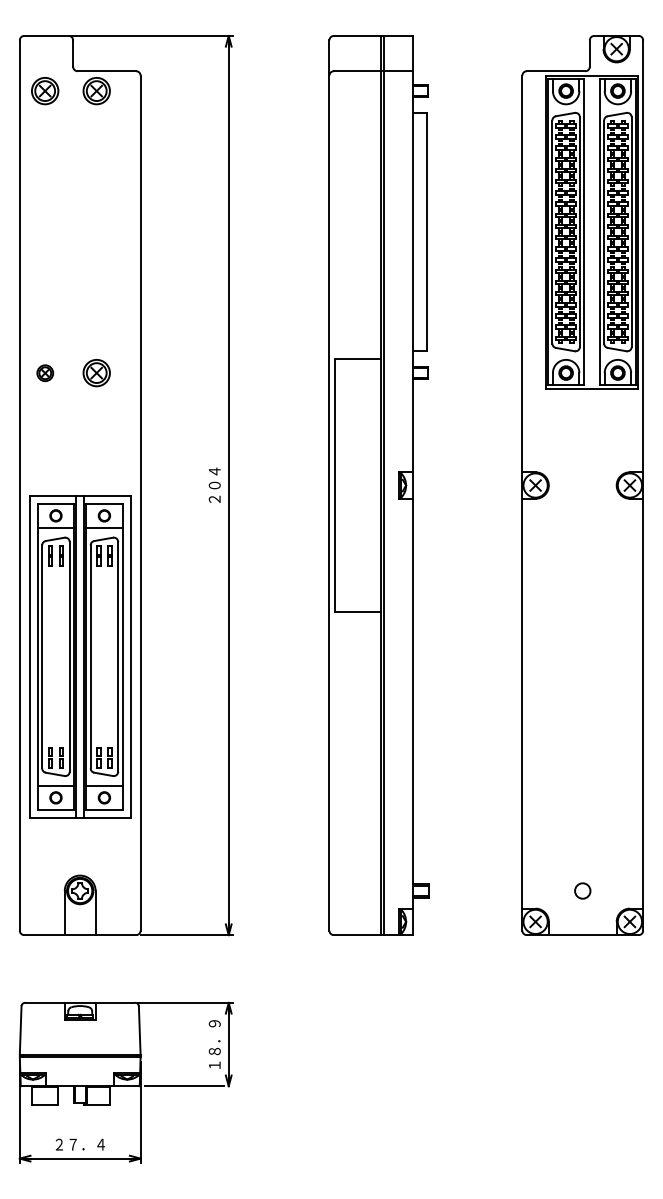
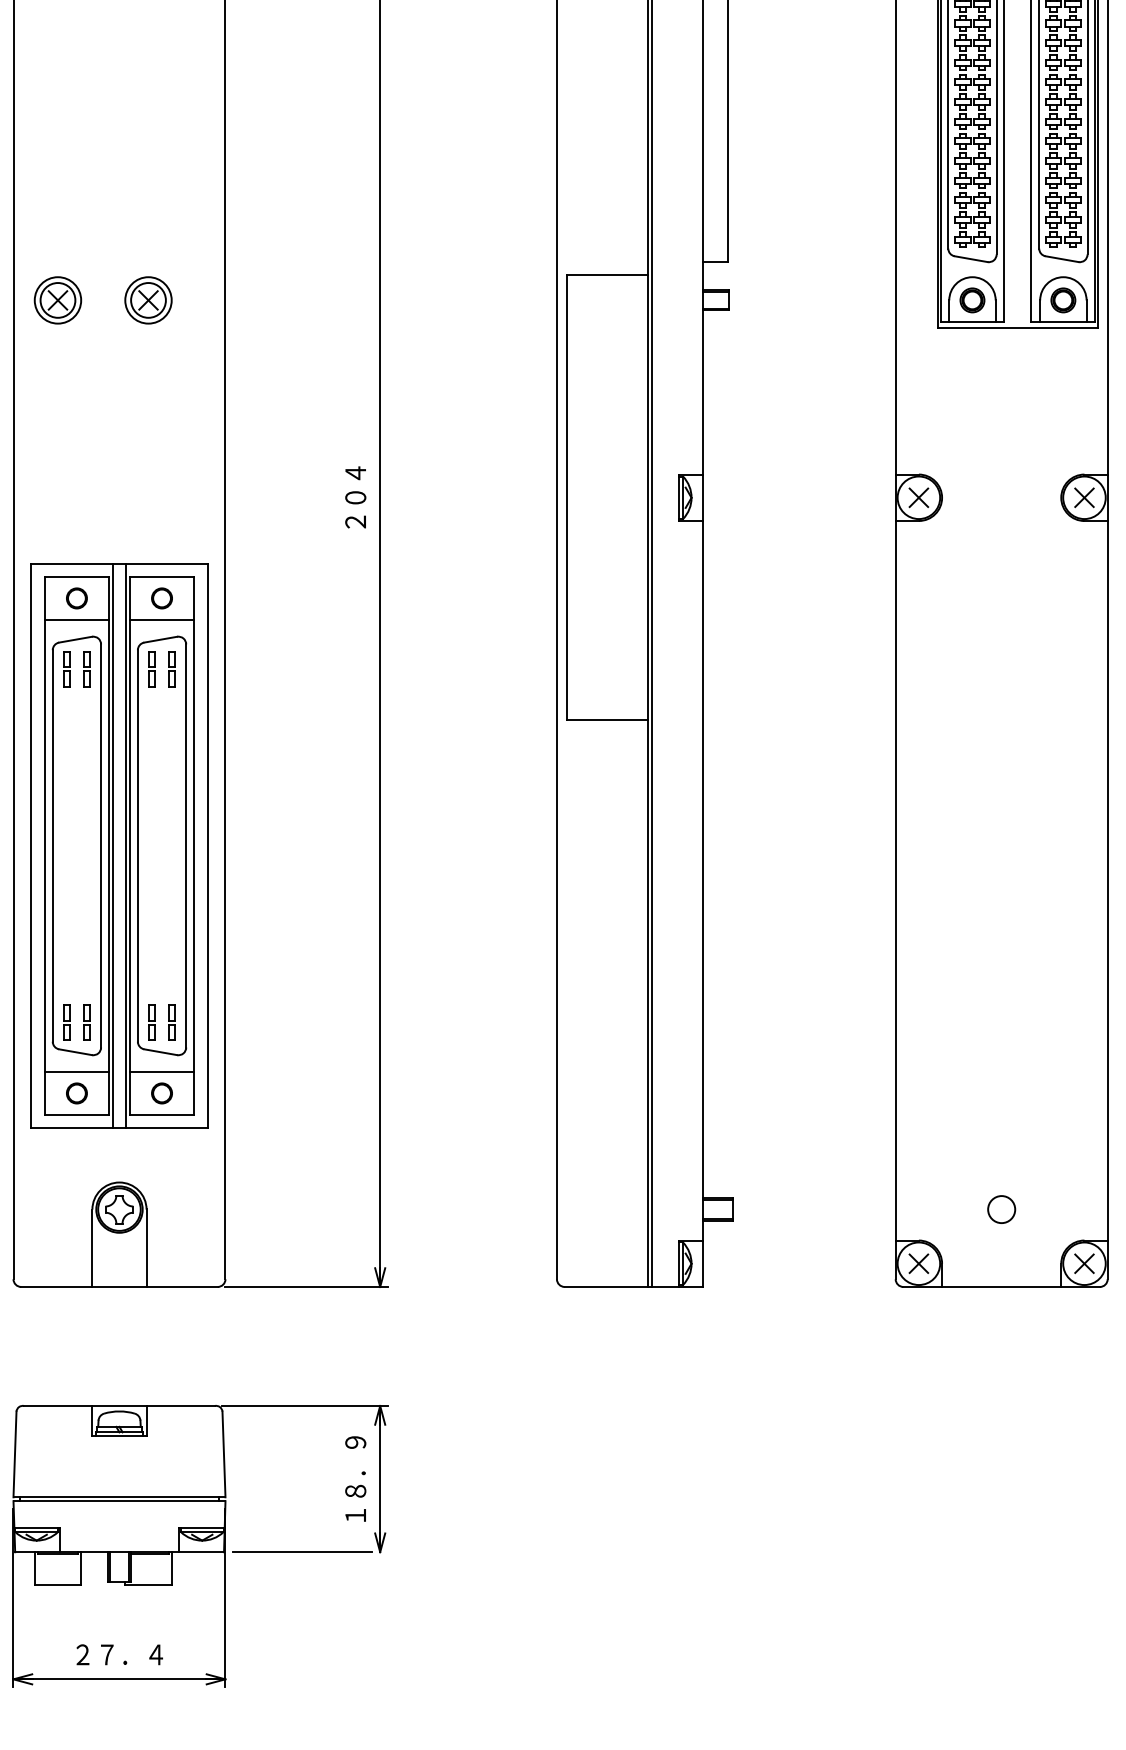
part: (45, 373) -> (58, 301), size x1.67
part: (80, 656) -> (119, 845), moved

